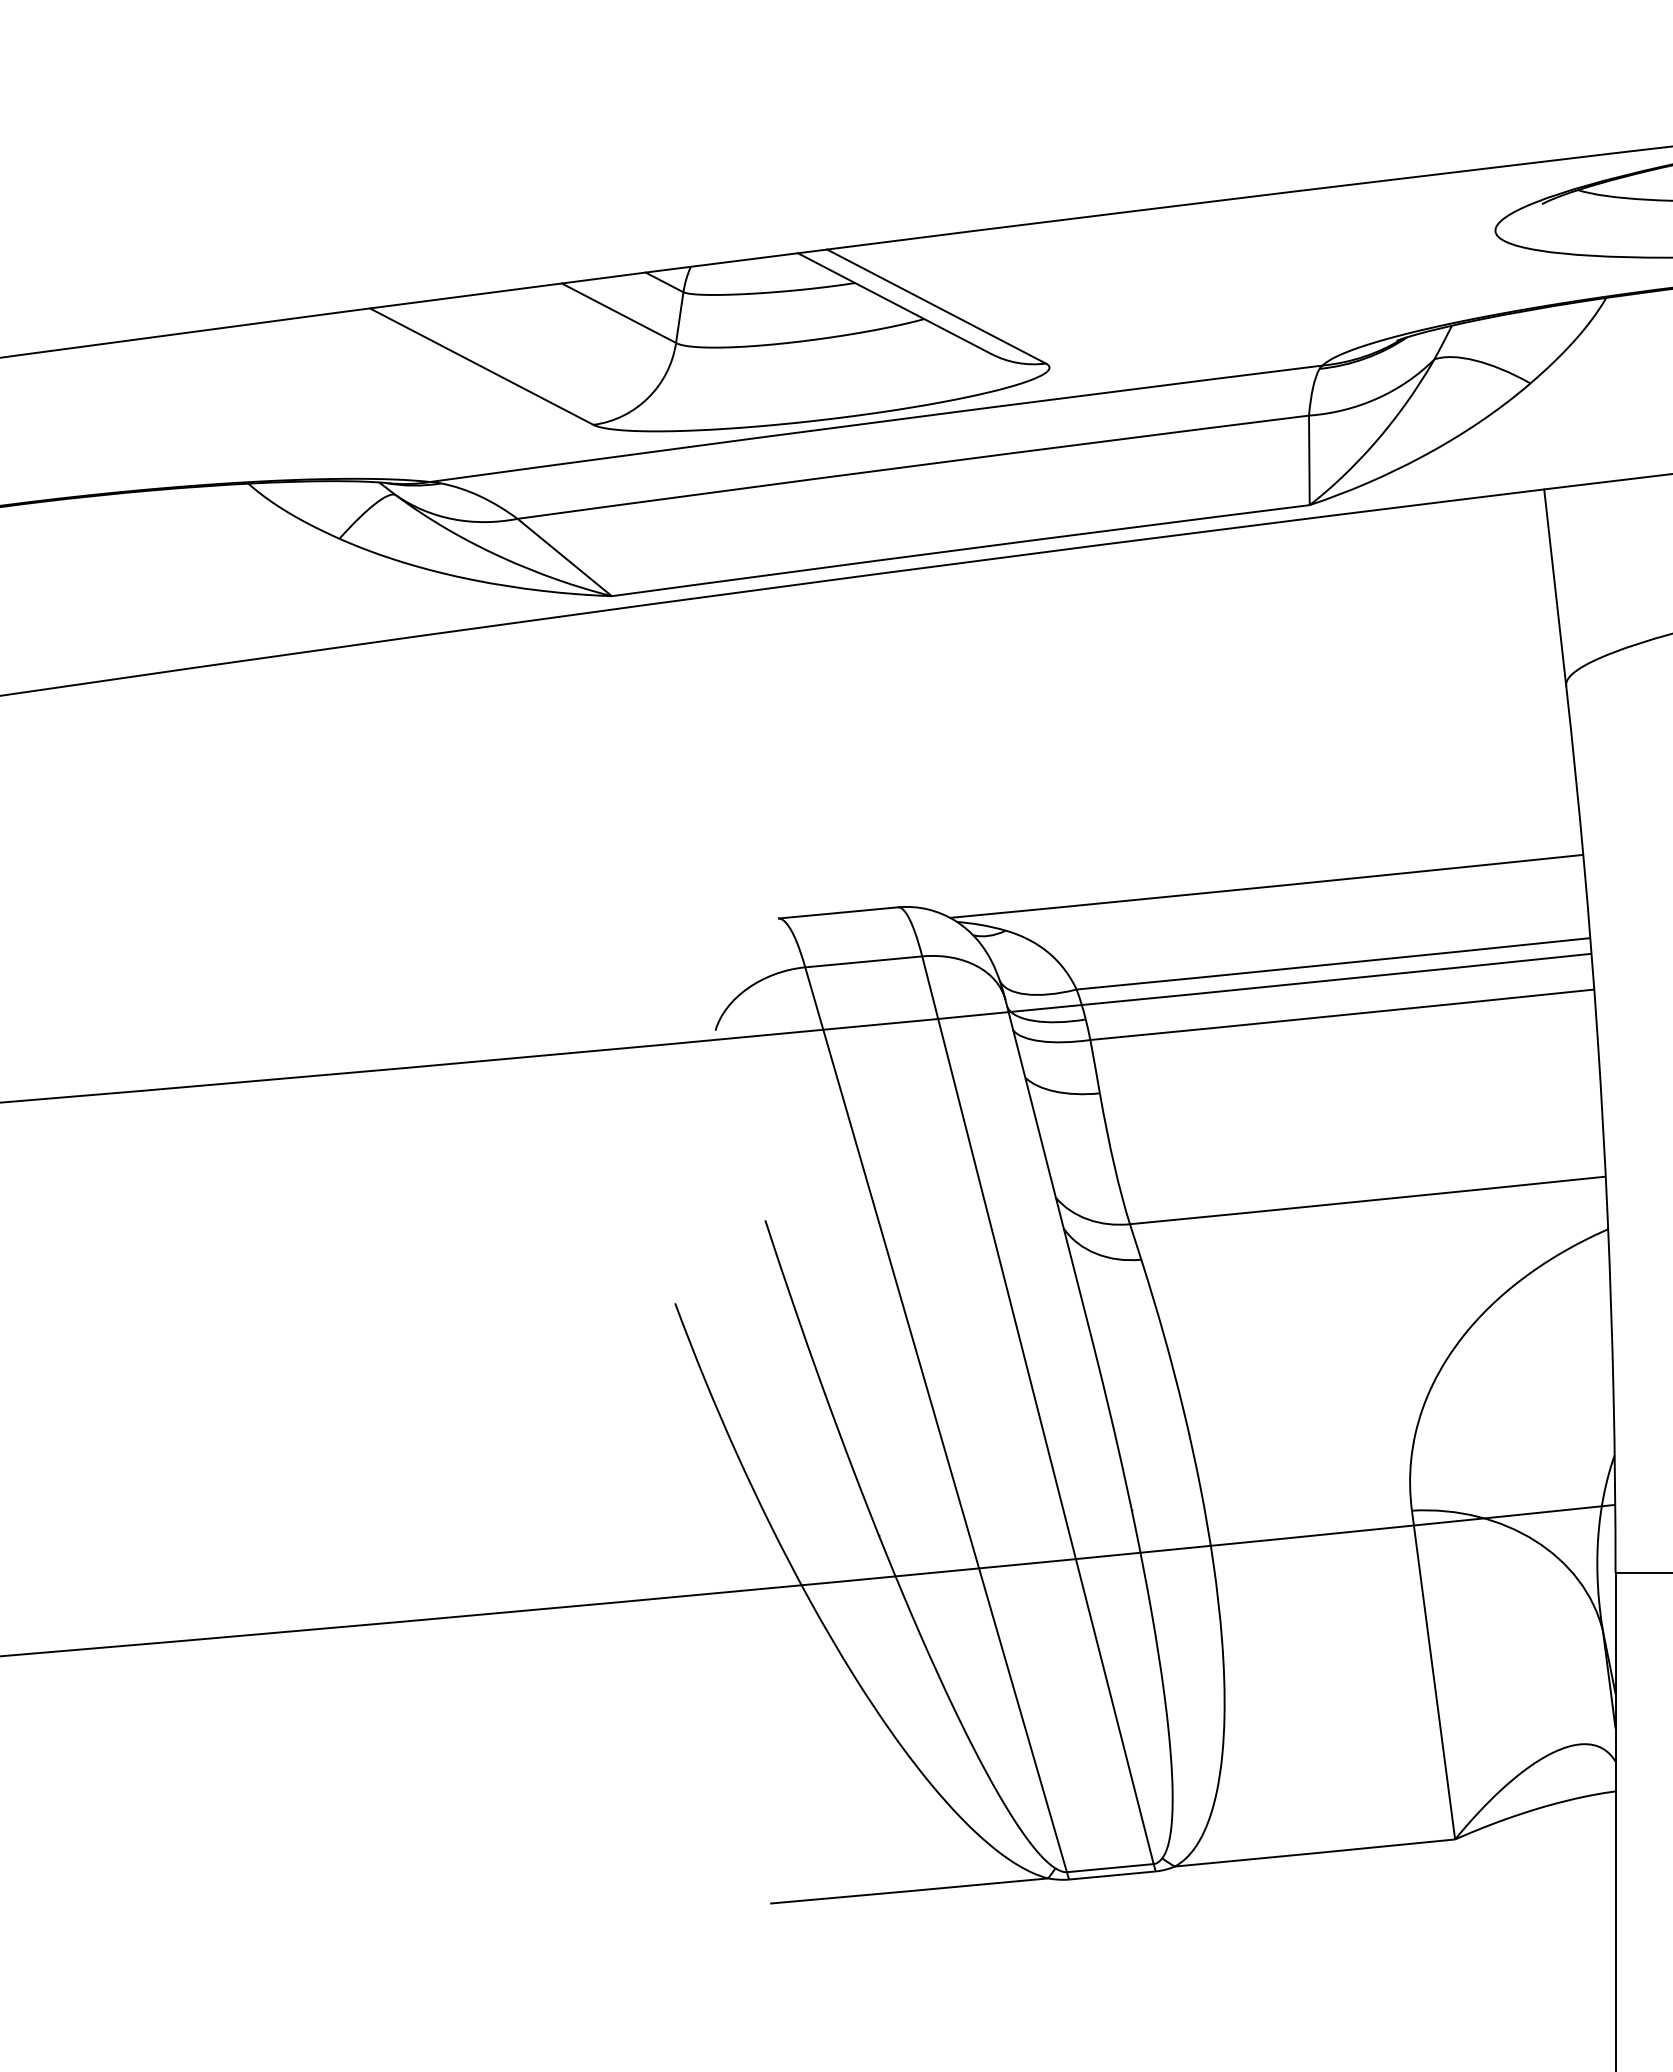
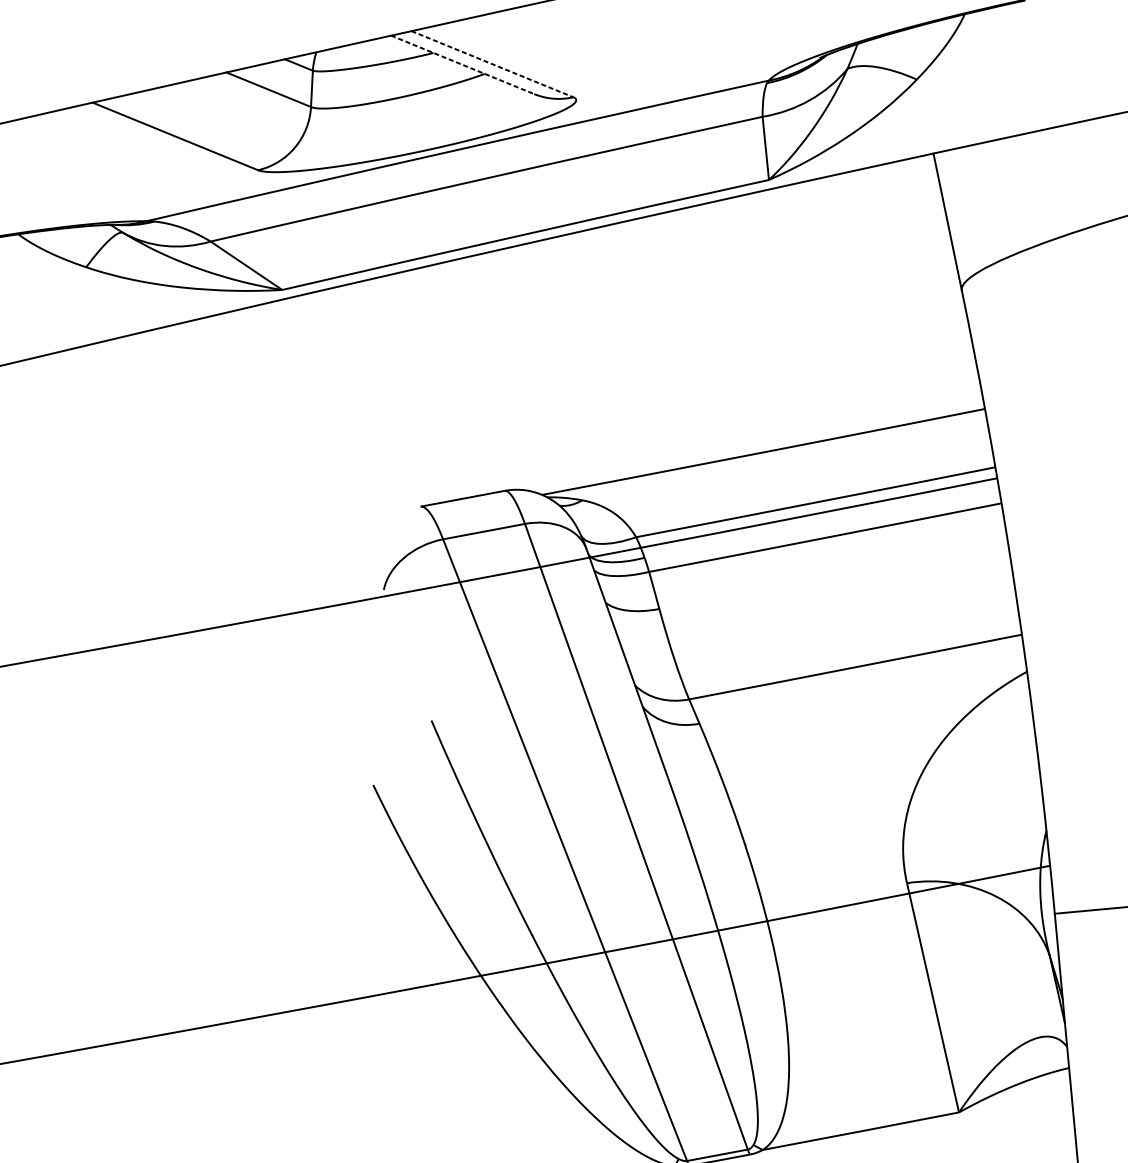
line: (894, 303) -> (462, 64), solid -> dashed
line: (936, 306) -> (492, 64), solid -> dashed

